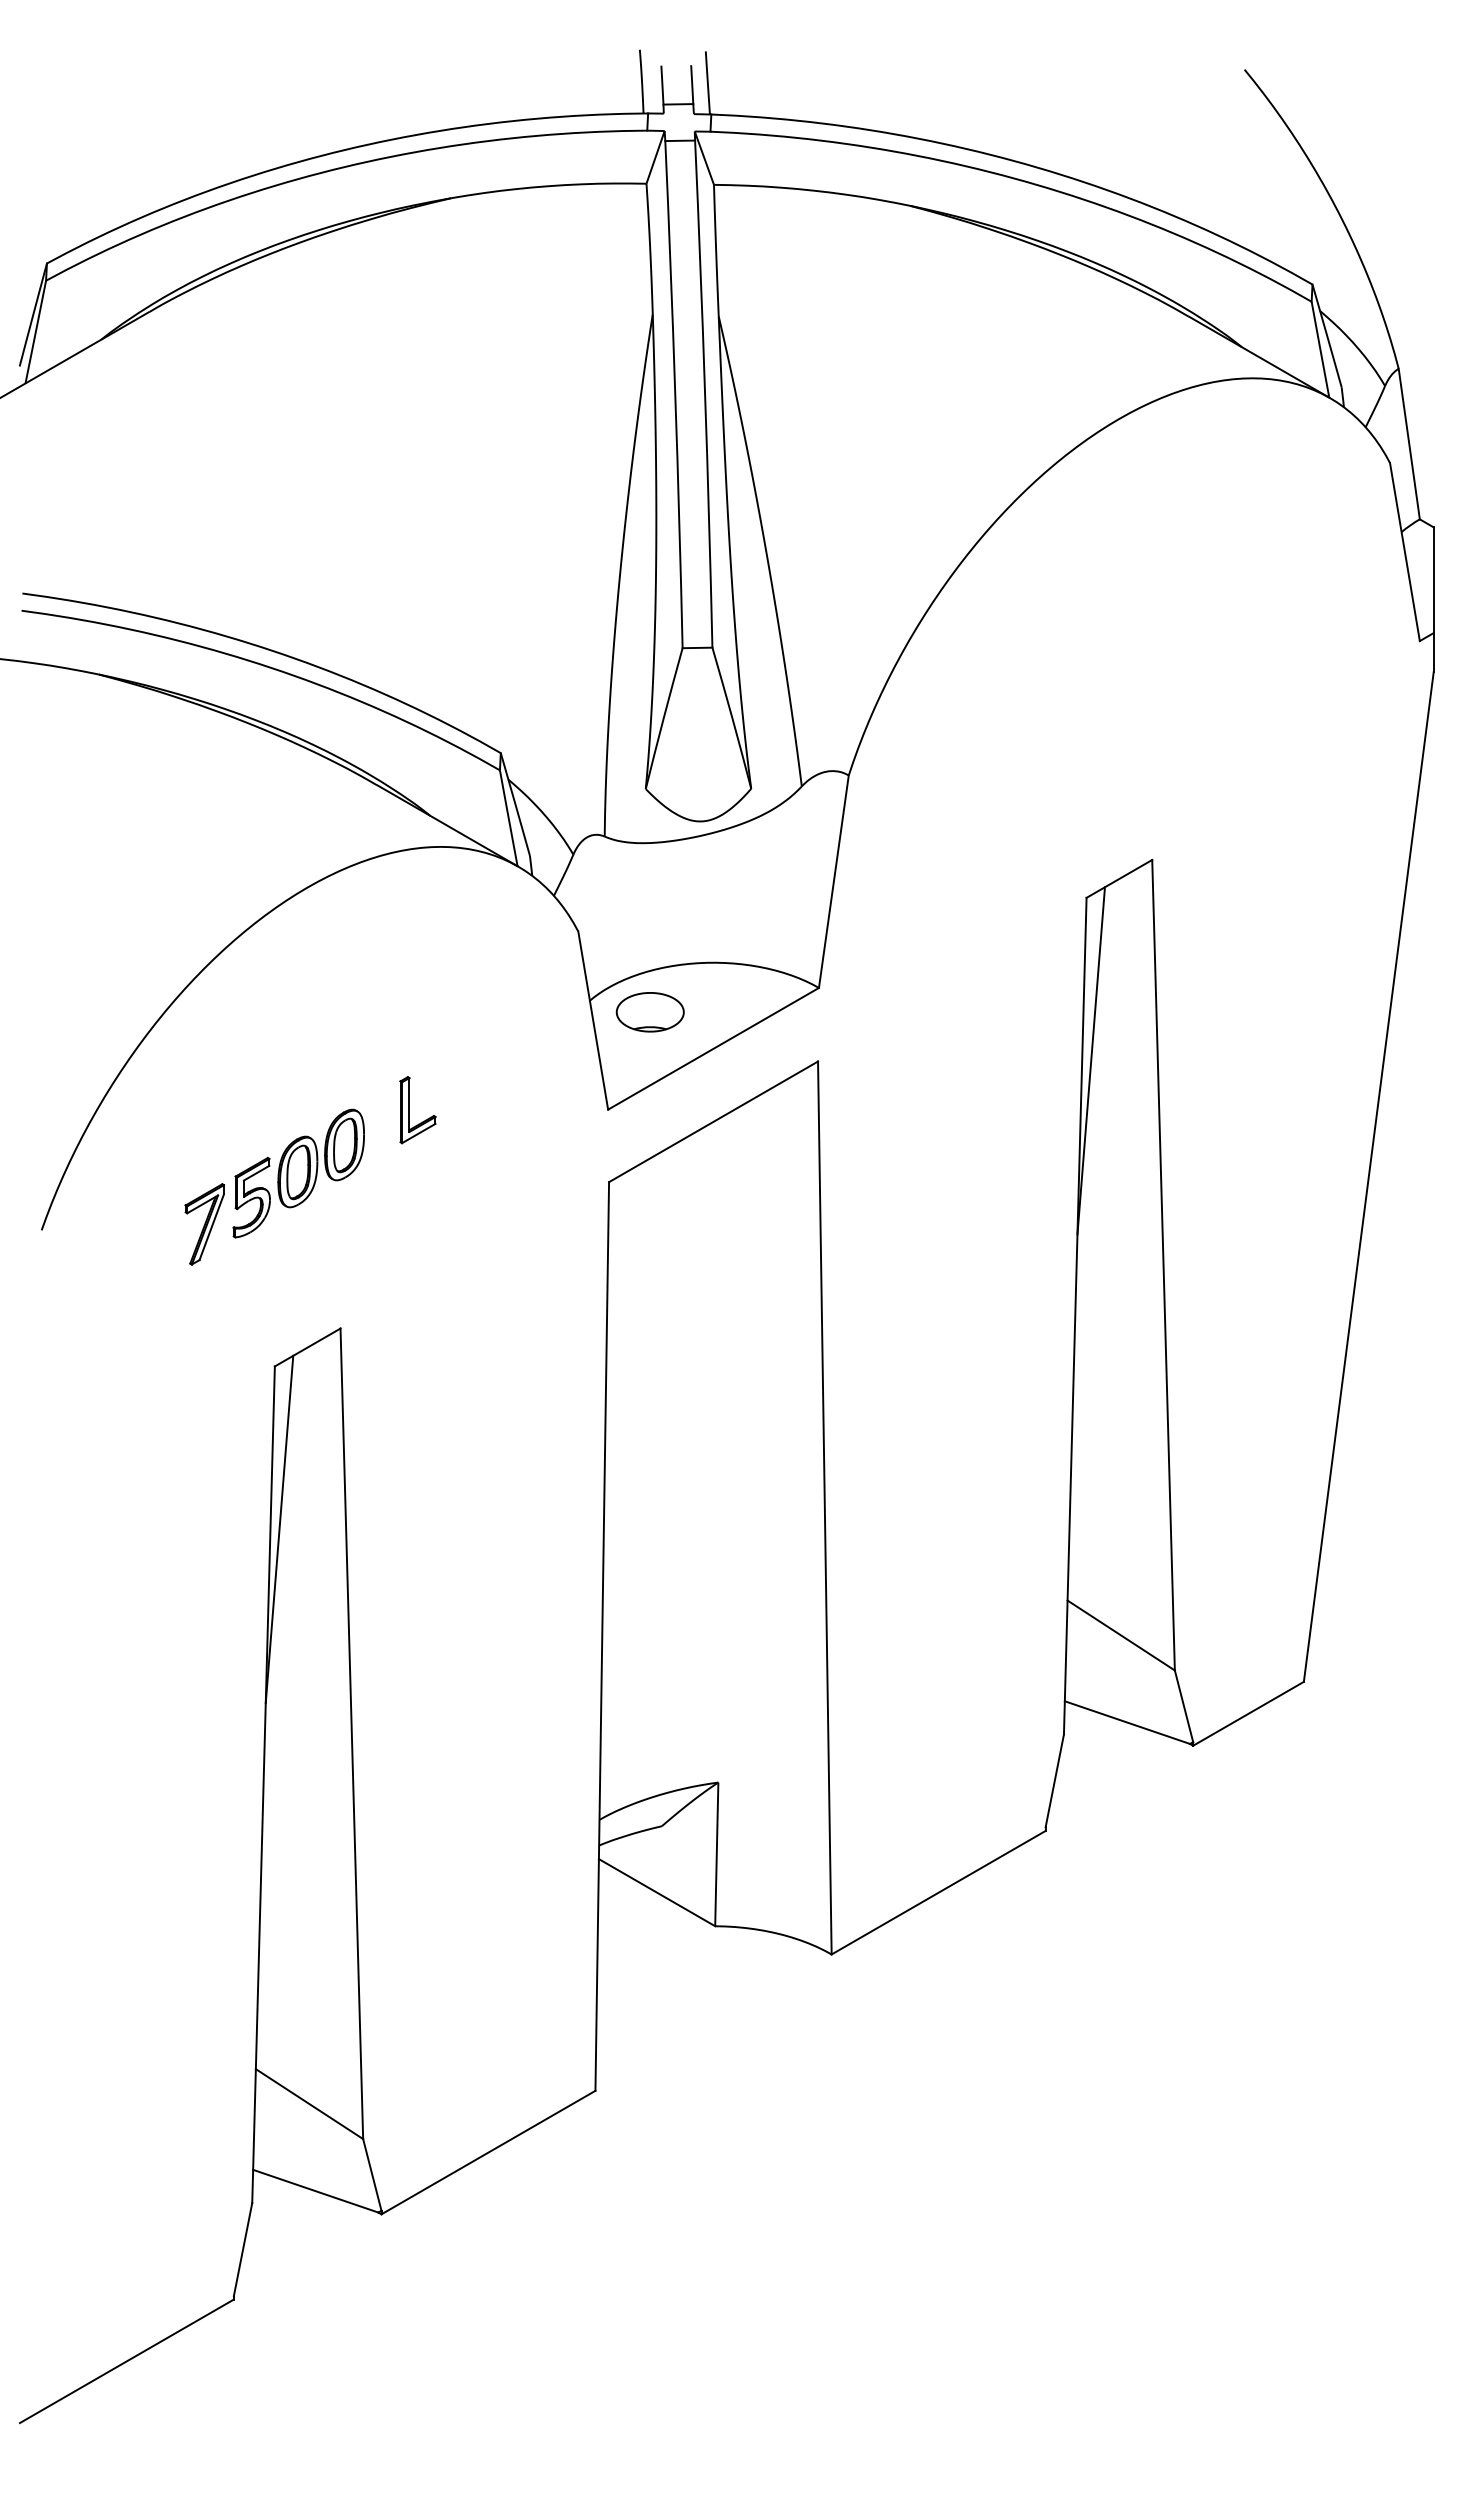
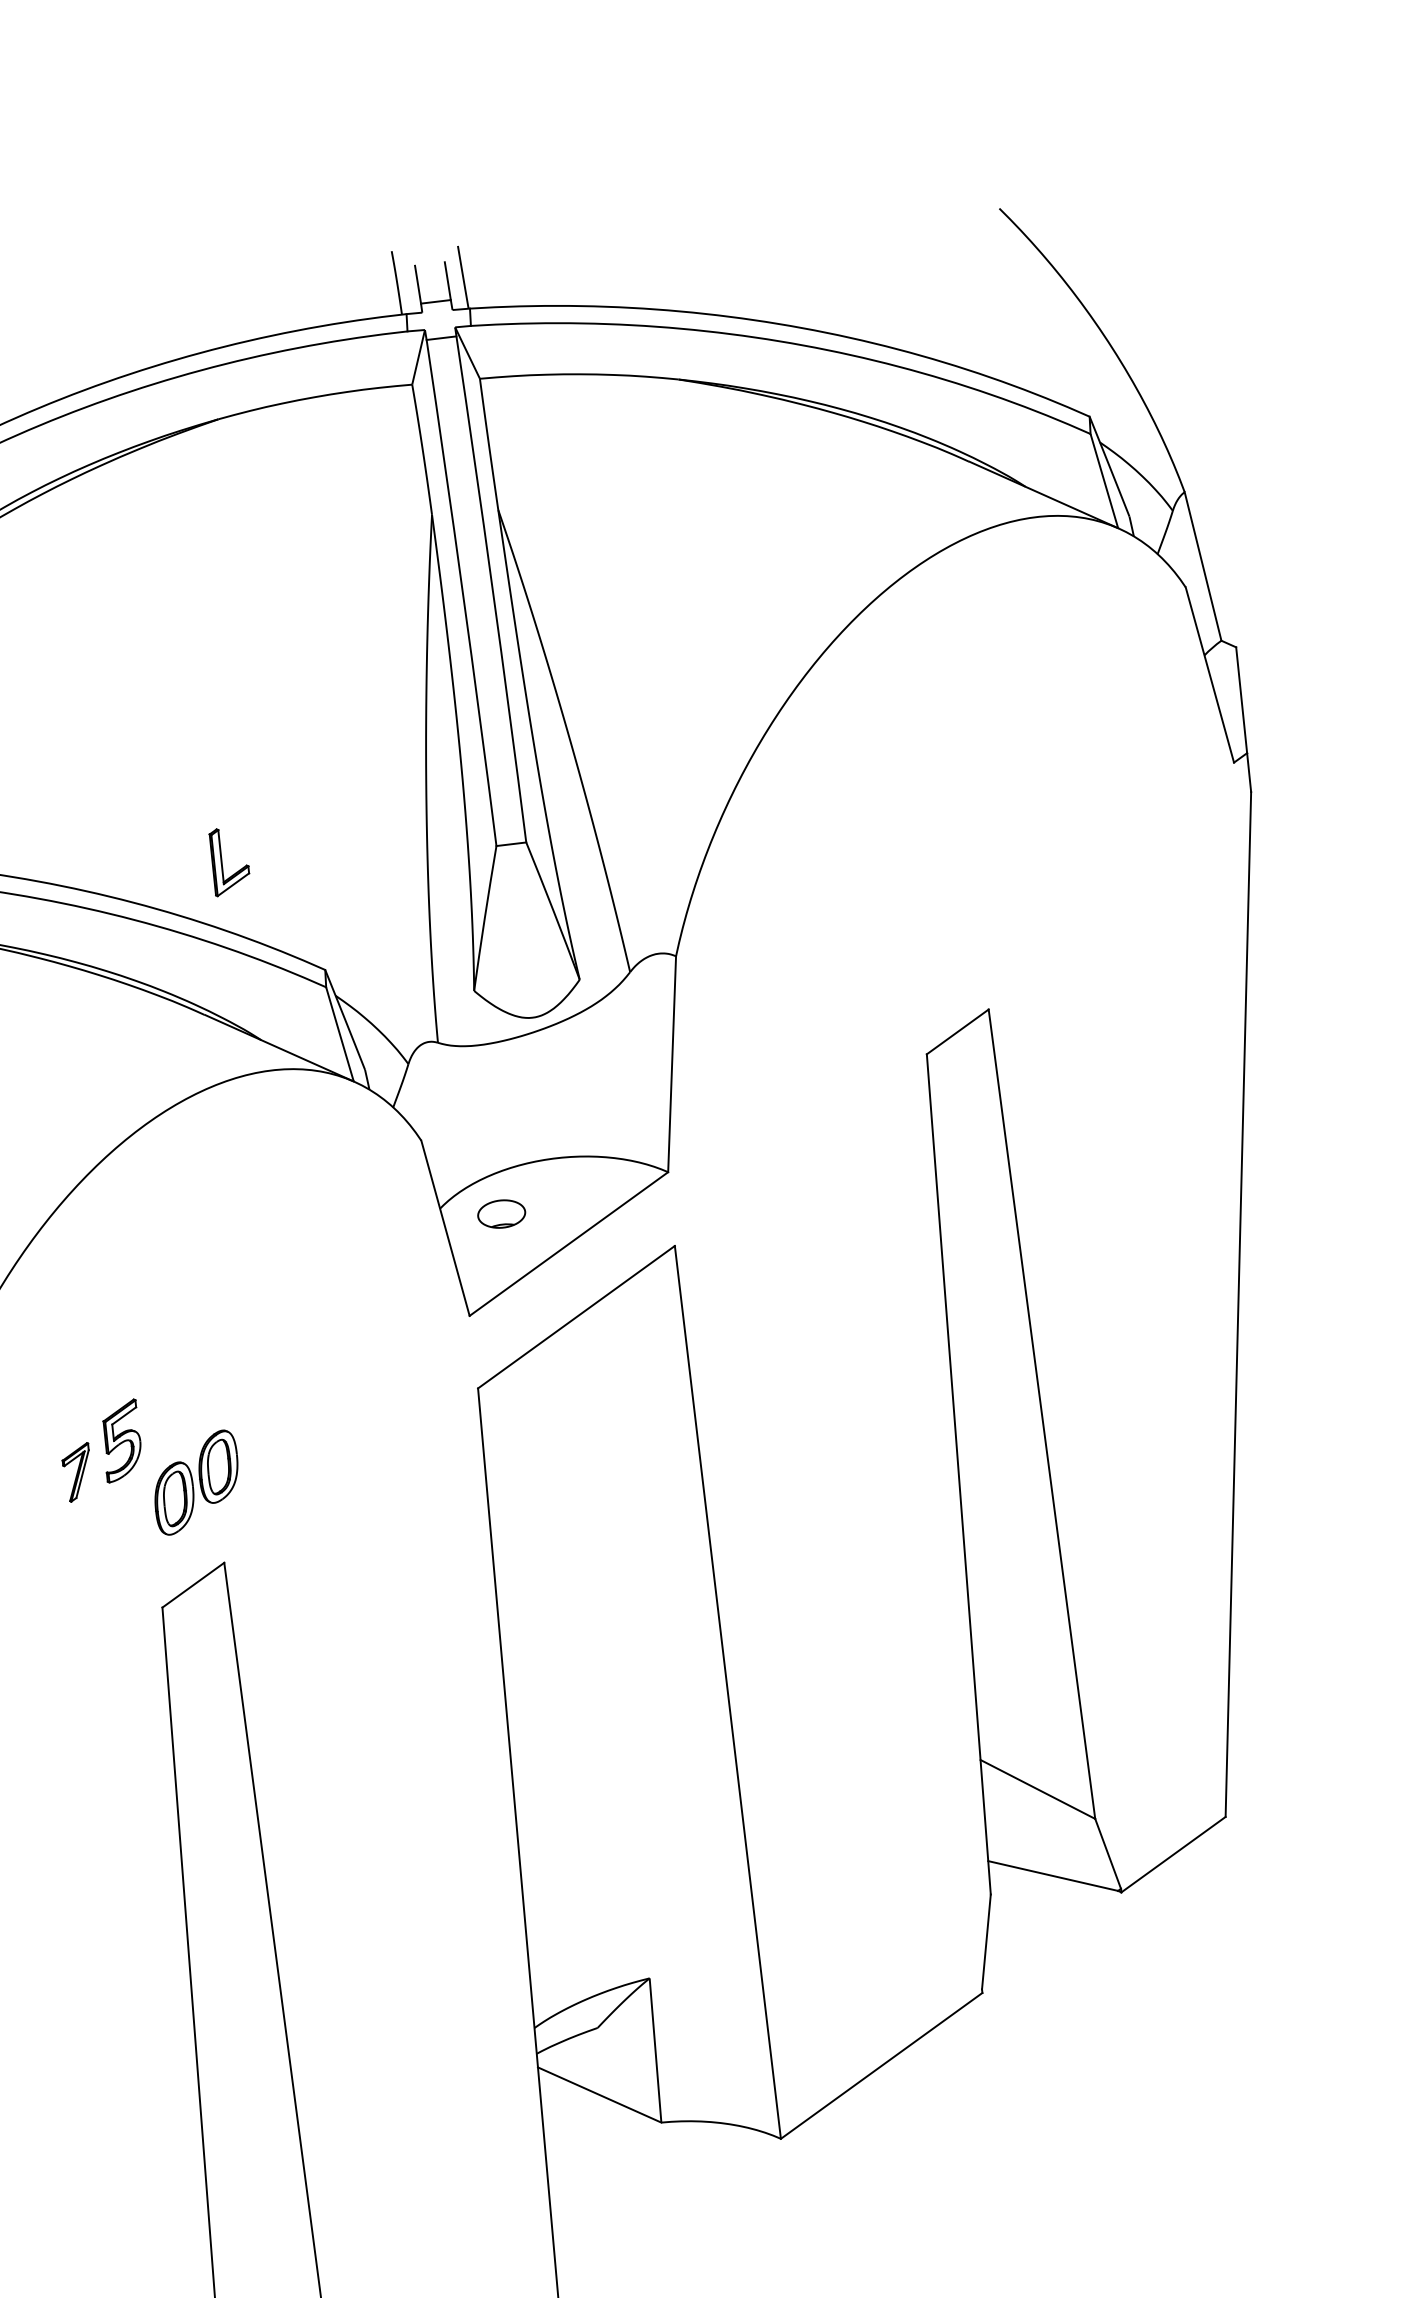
part: (649, 1012) -> (501, 1214), size x0.7
line: (1090, 1060) -> (947, 1216), removed
part: (409, 1110) -> (221, 862), moved
part: (320, 1158) -> (195, 1482), moved
part: (204, 1224) -> (77, 1472), size x0.7
line: (279, 1529) -> (183, 1770), removed

